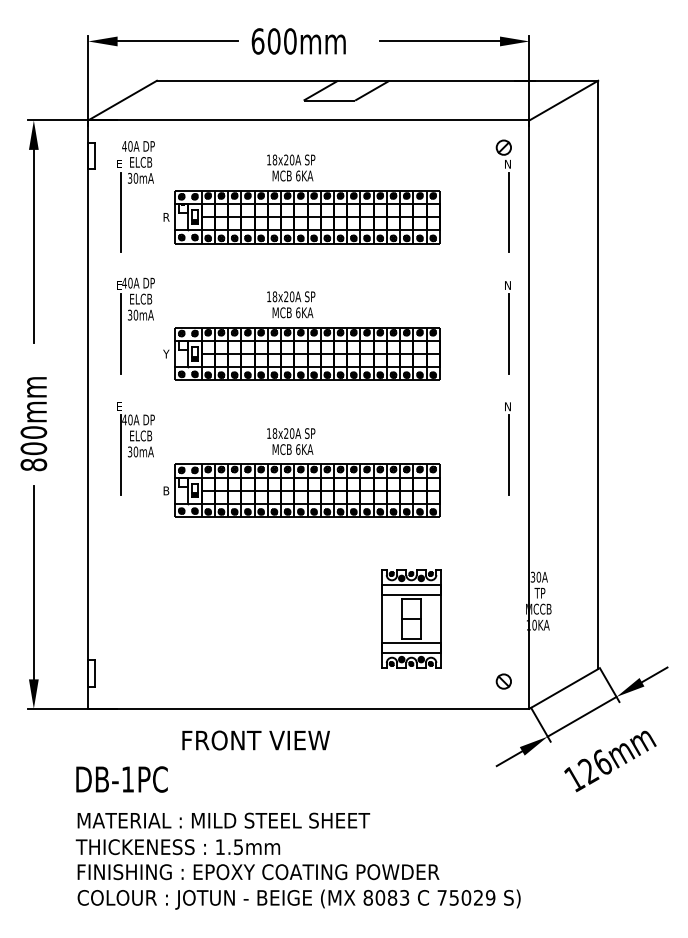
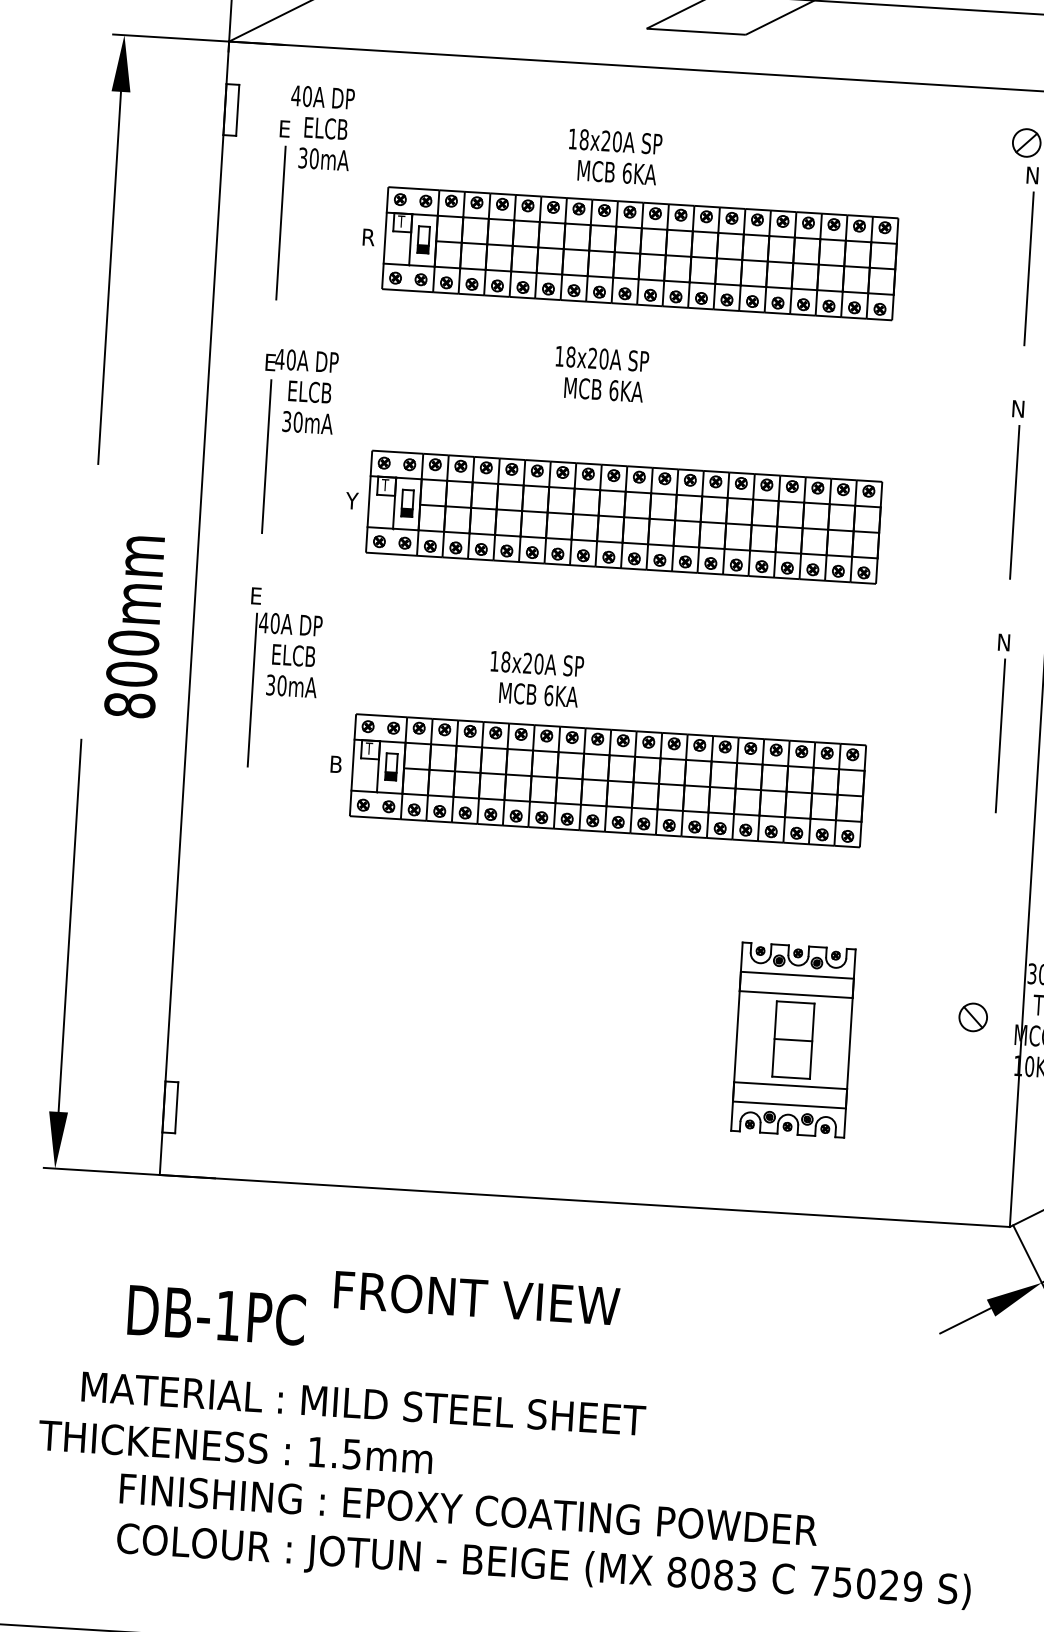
text: (291, 304) -> (601, 373), moved
text: (33, 424) -> (133, 627), moved
text: (291, 441) -> (536, 679), moved
part: (503, 681) -> (972, 1017), moved
text: (255, 740) -> (475, 1298), moved
text: (223, 820) -> (363, 1403), moved
text: (177, 847) -> (234, 1447), moved

